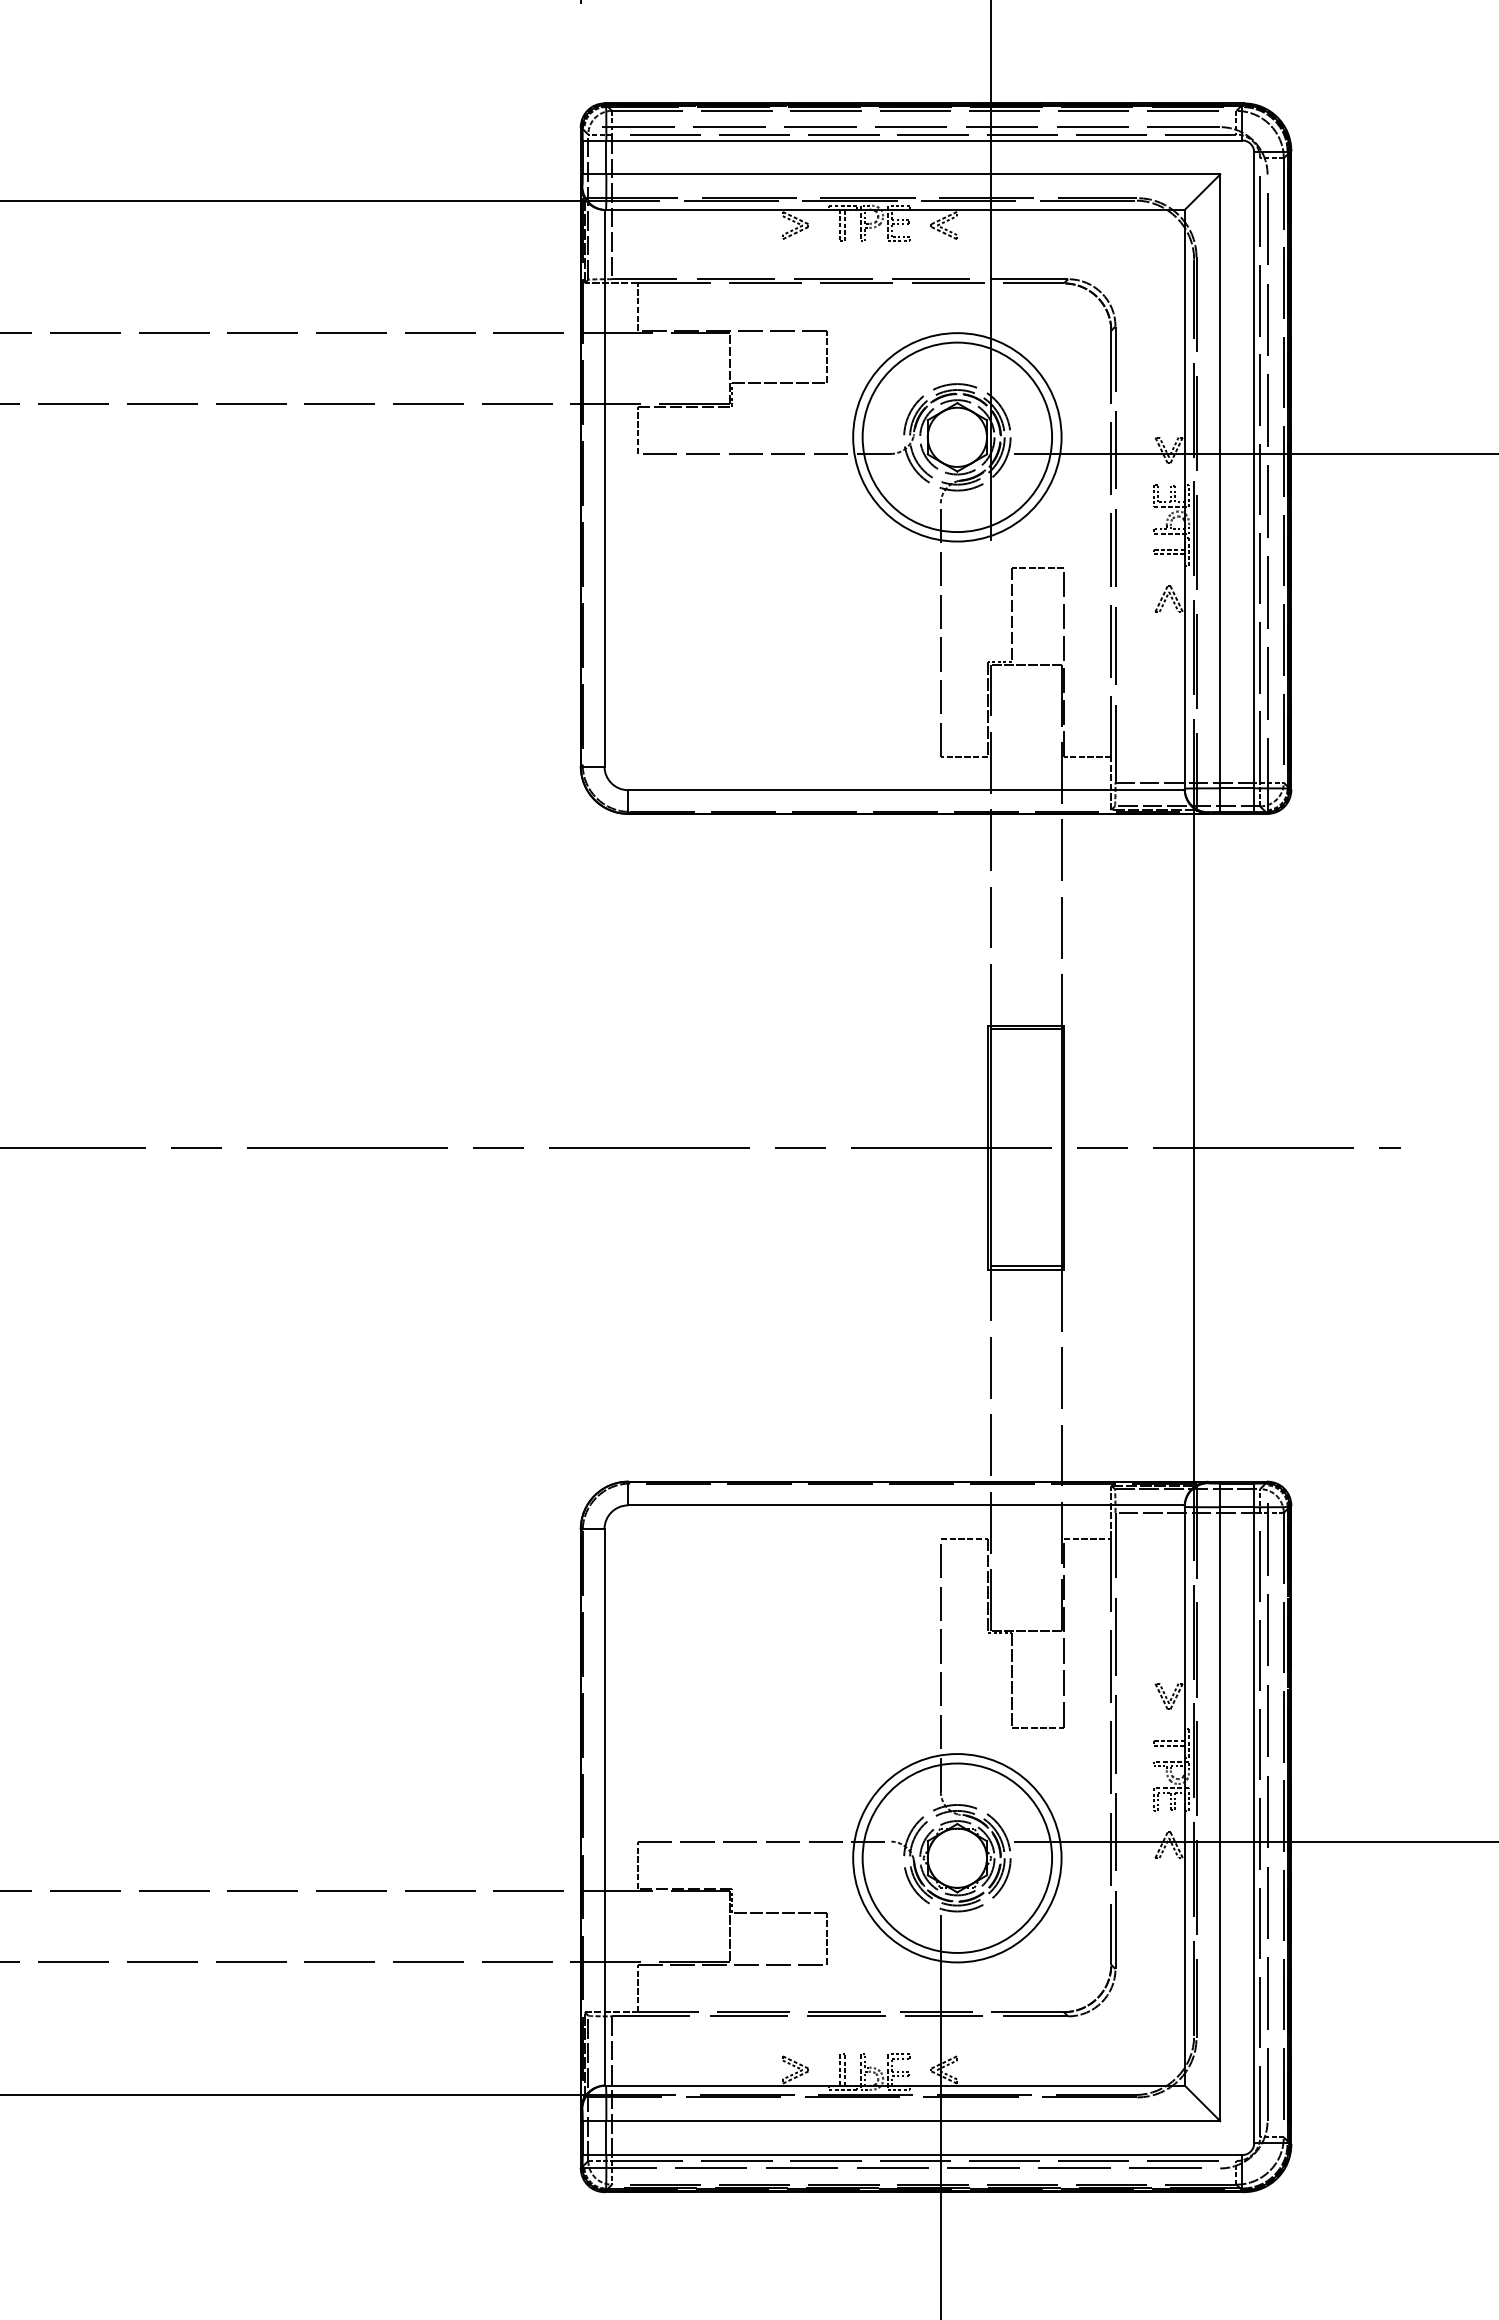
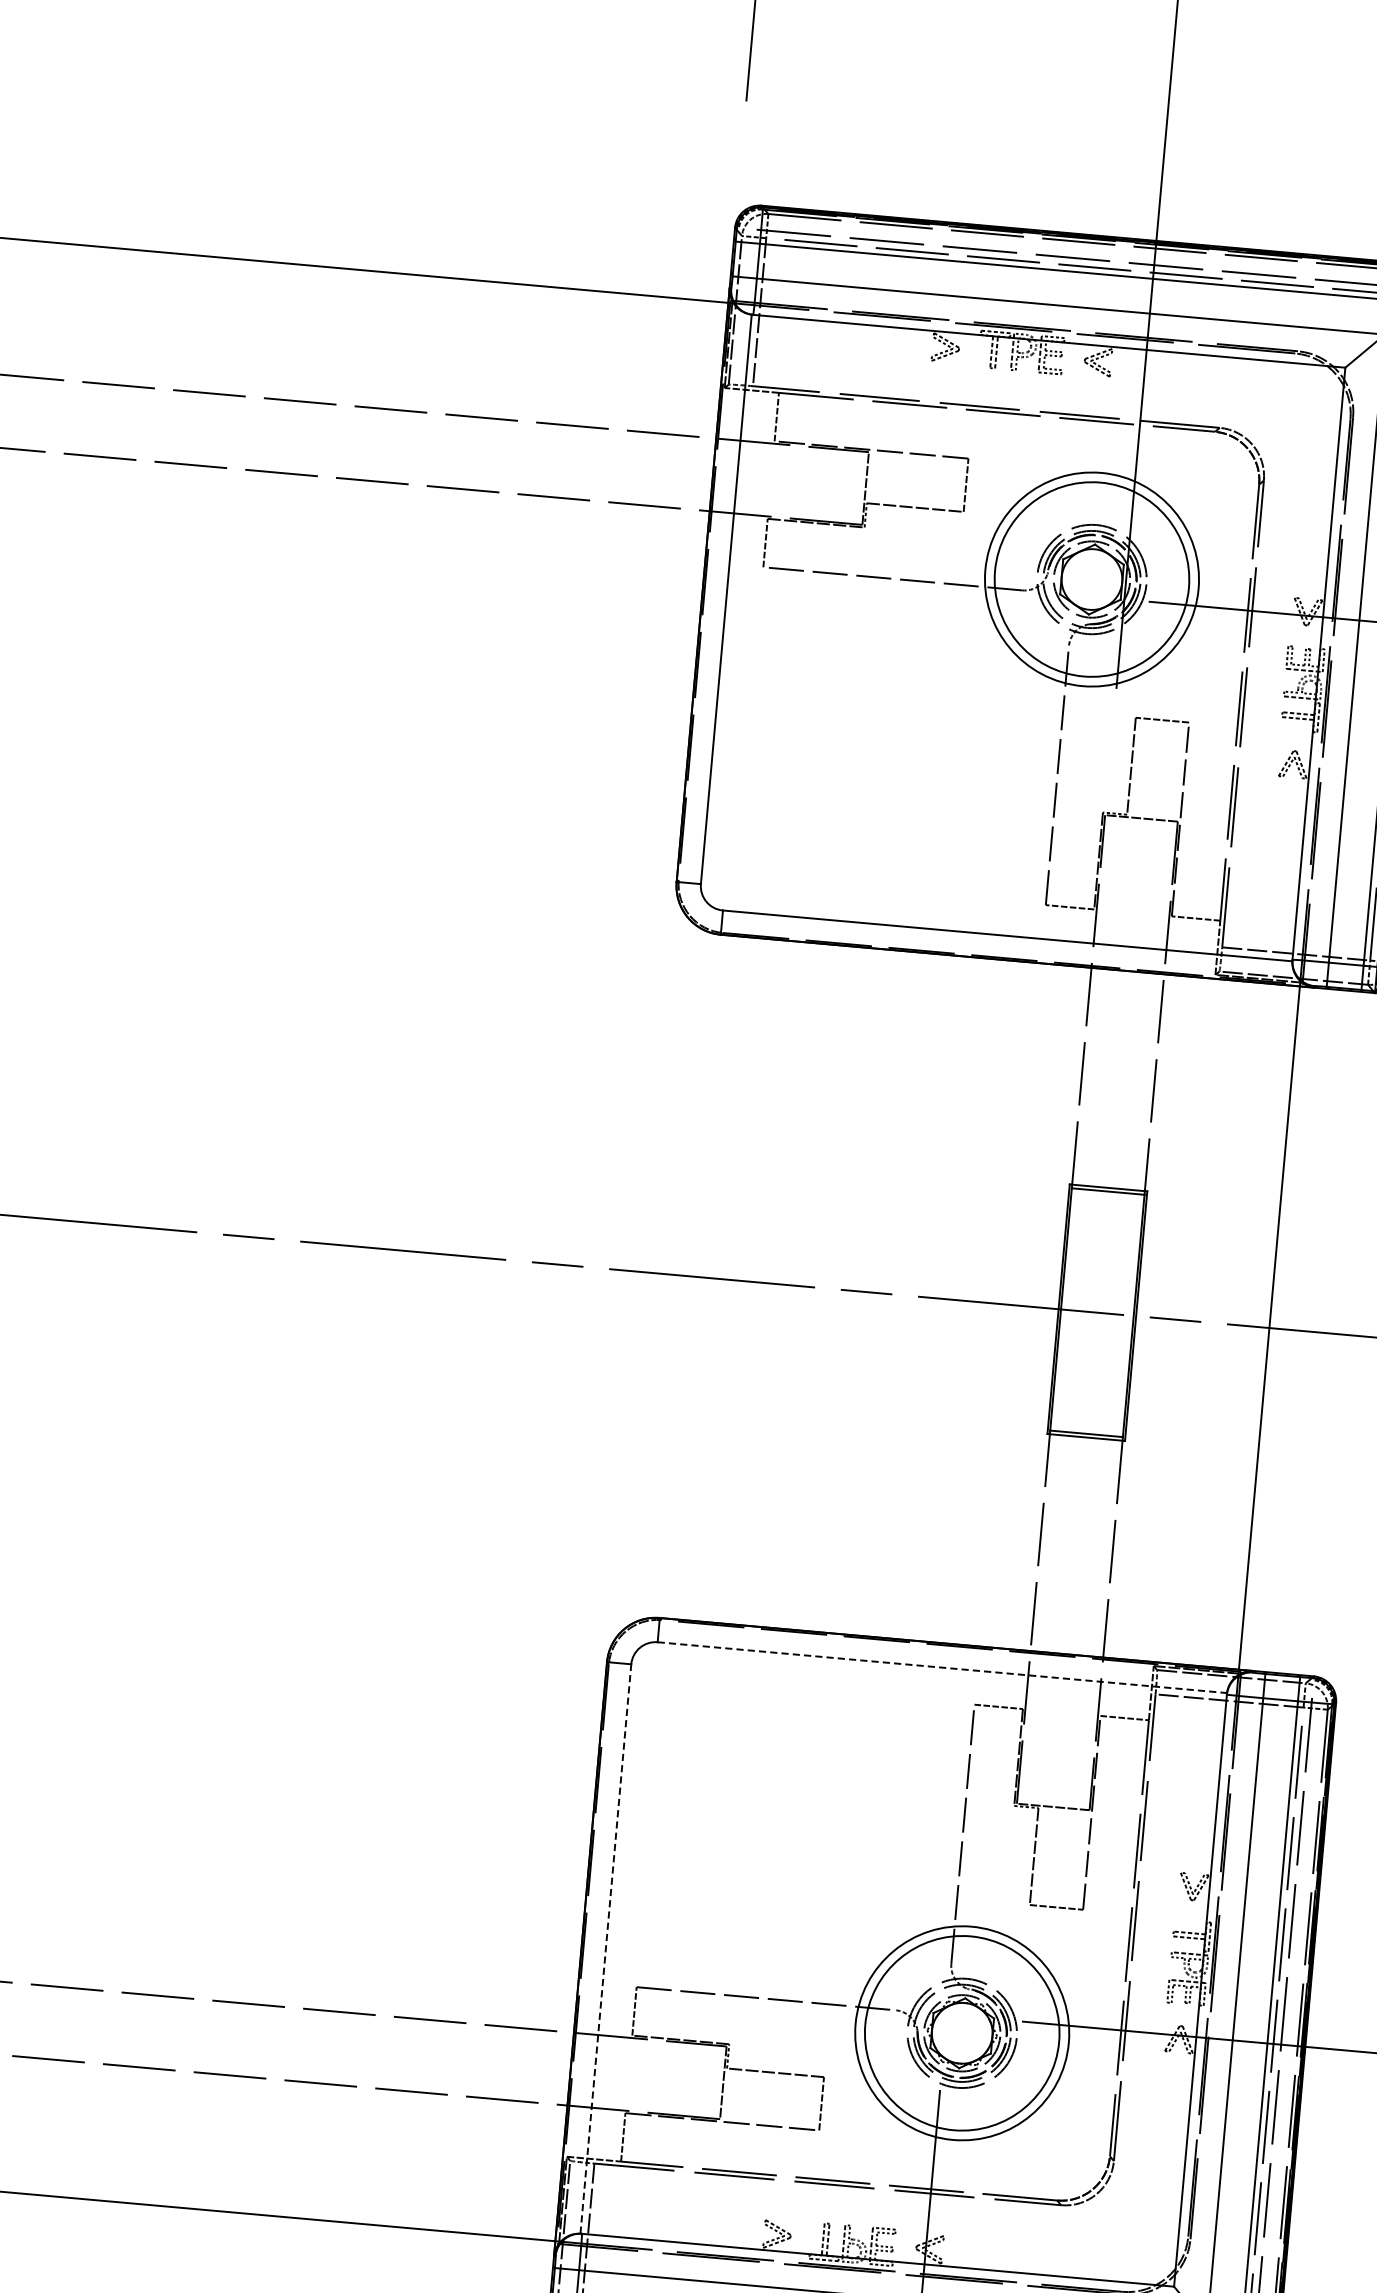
line: (906, 1505) -> (942, 1667), solid -> dashed
line: (604, 1806) -> (605, 1948), solid -> dashed

